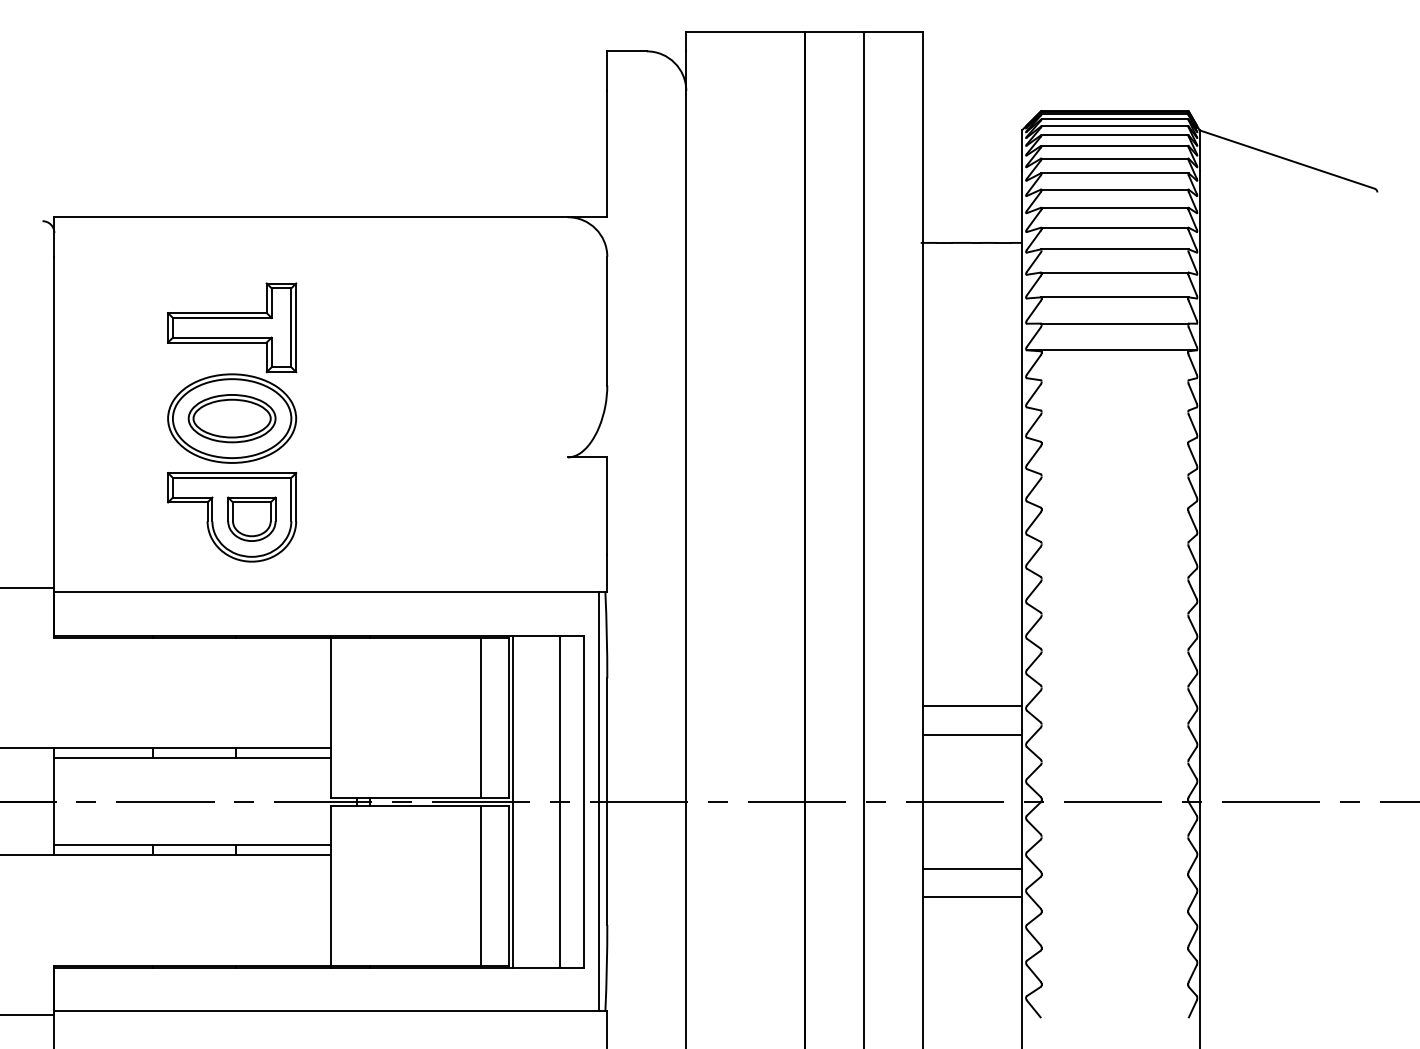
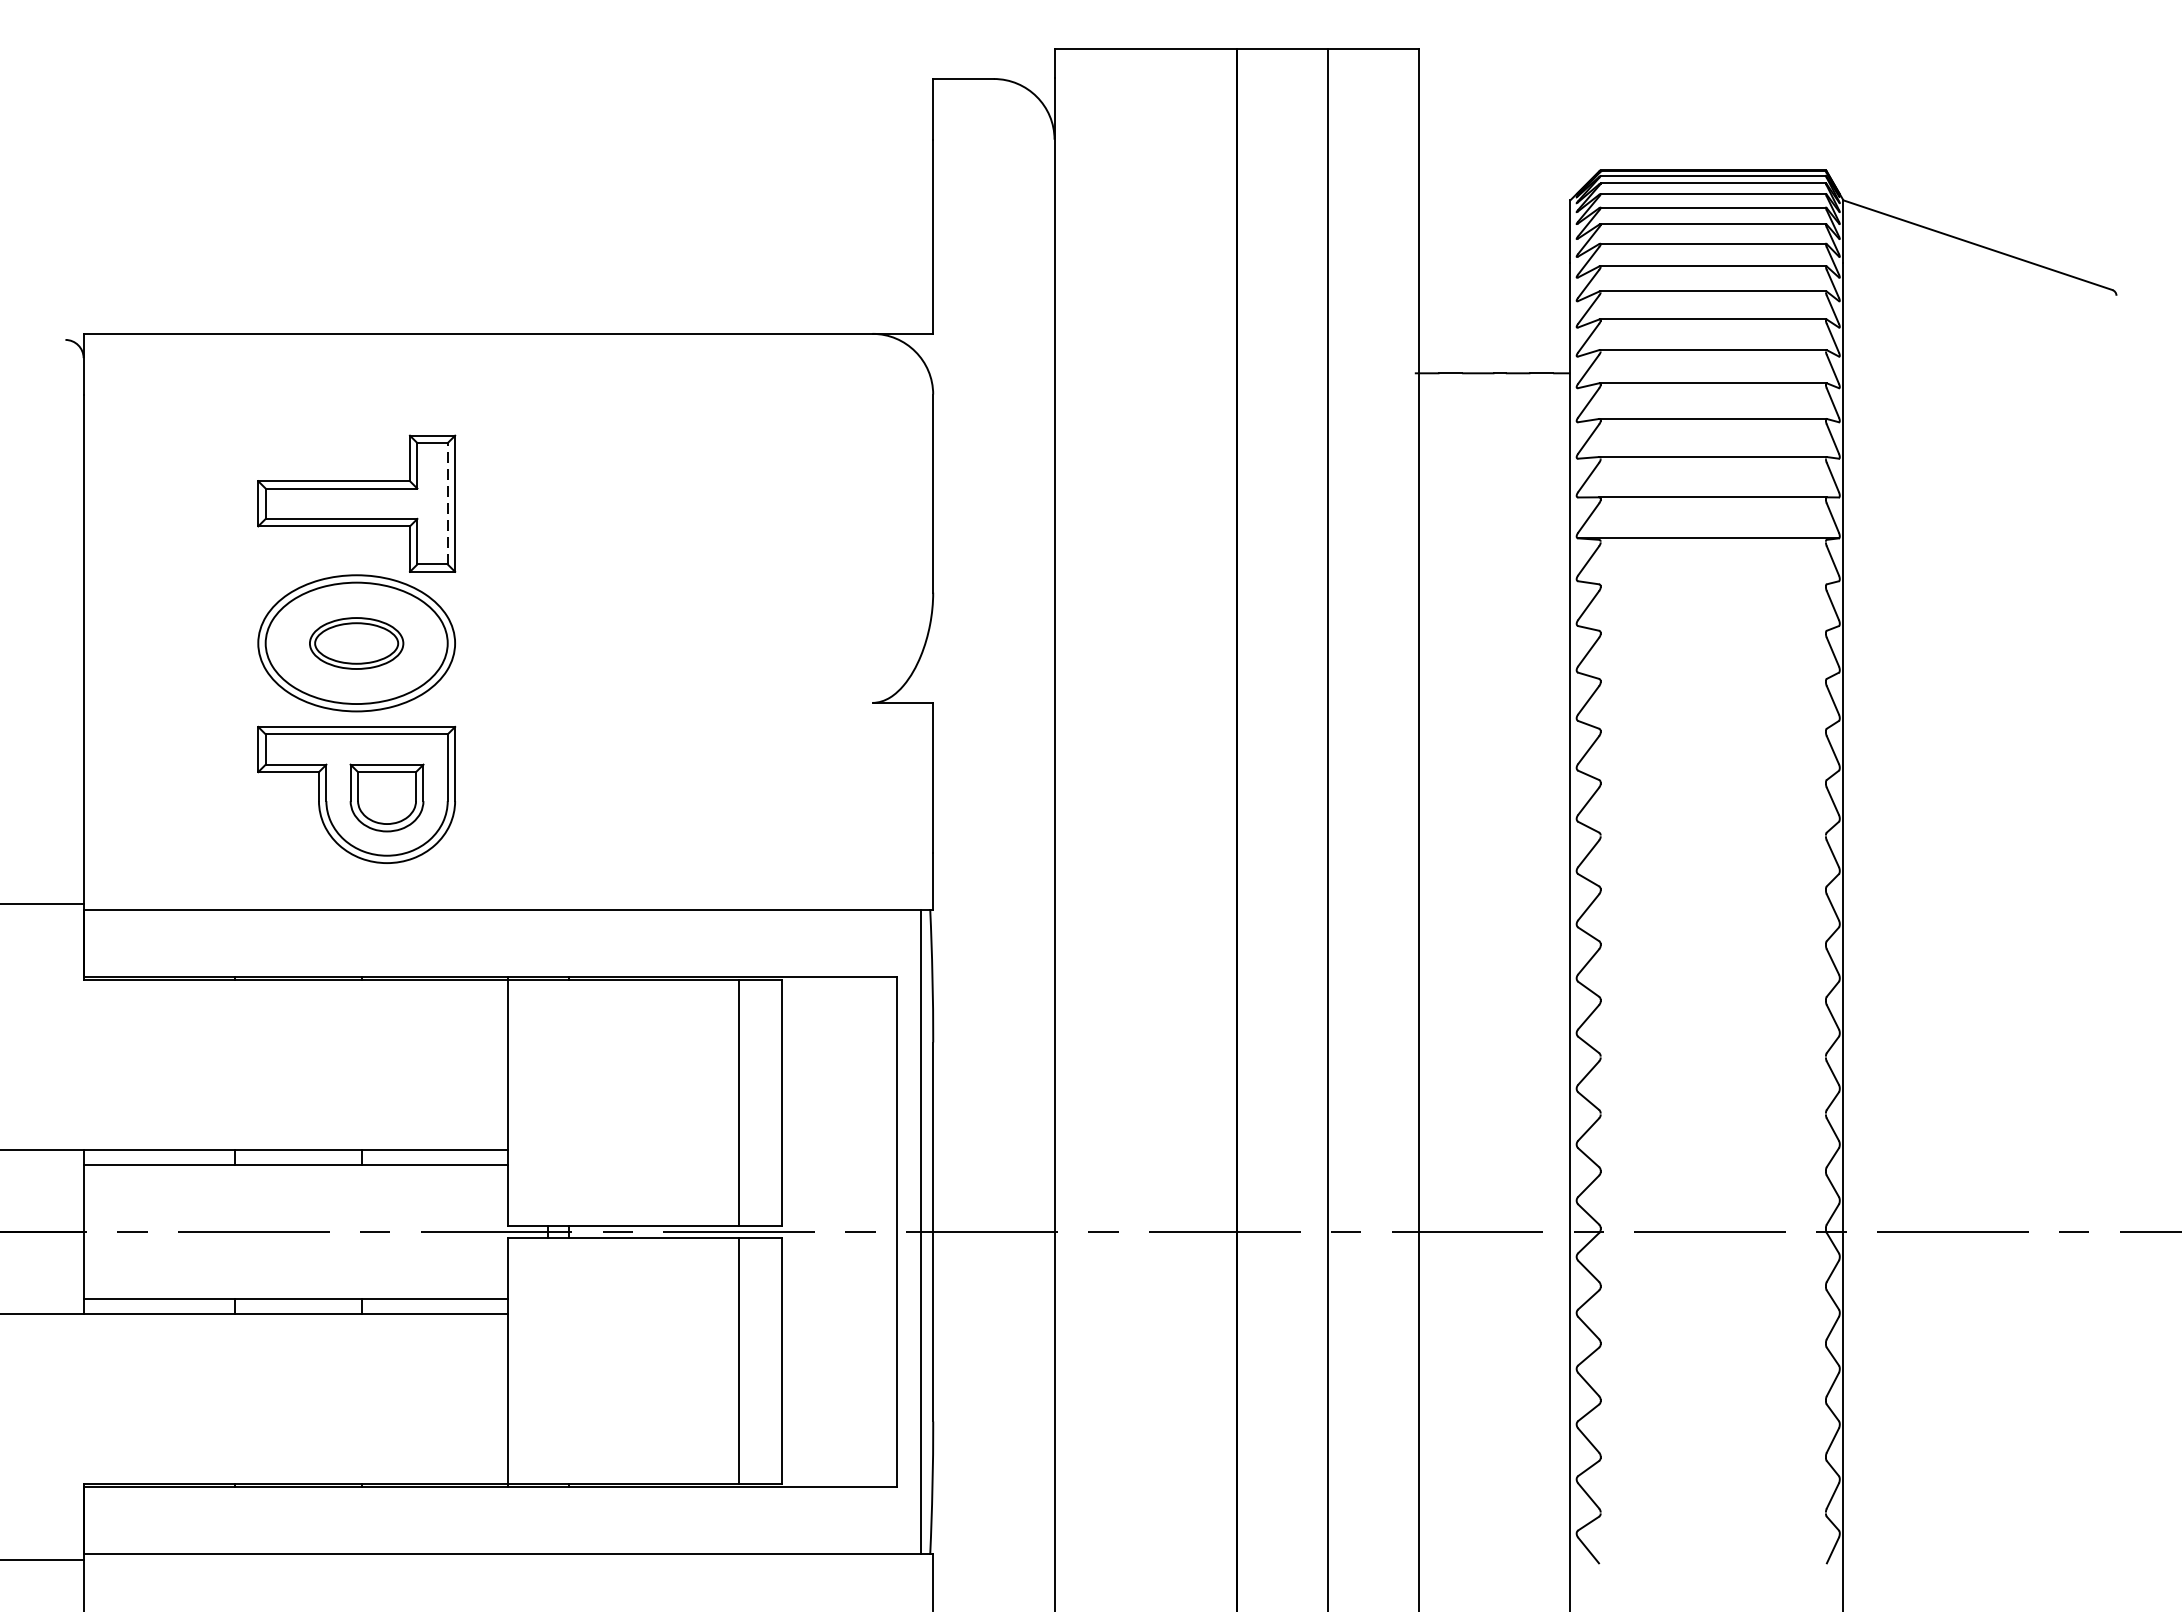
line: (291, 327) -> (447, 503), solid -> dashed
part: (231, 418) -> (355, 643), size x0.7
line: (972, 706) -> (1494, 1085), removed
line: (972, 734) -> (1494, 1128), removed
line: (512, 801) -> (787, 1231), removed
line: (559, 801) -> (859, 1231), removed
line: (972, 868) -> (1494, 1334), removed
line: (972, 897) -> (1494, 1379), removed

